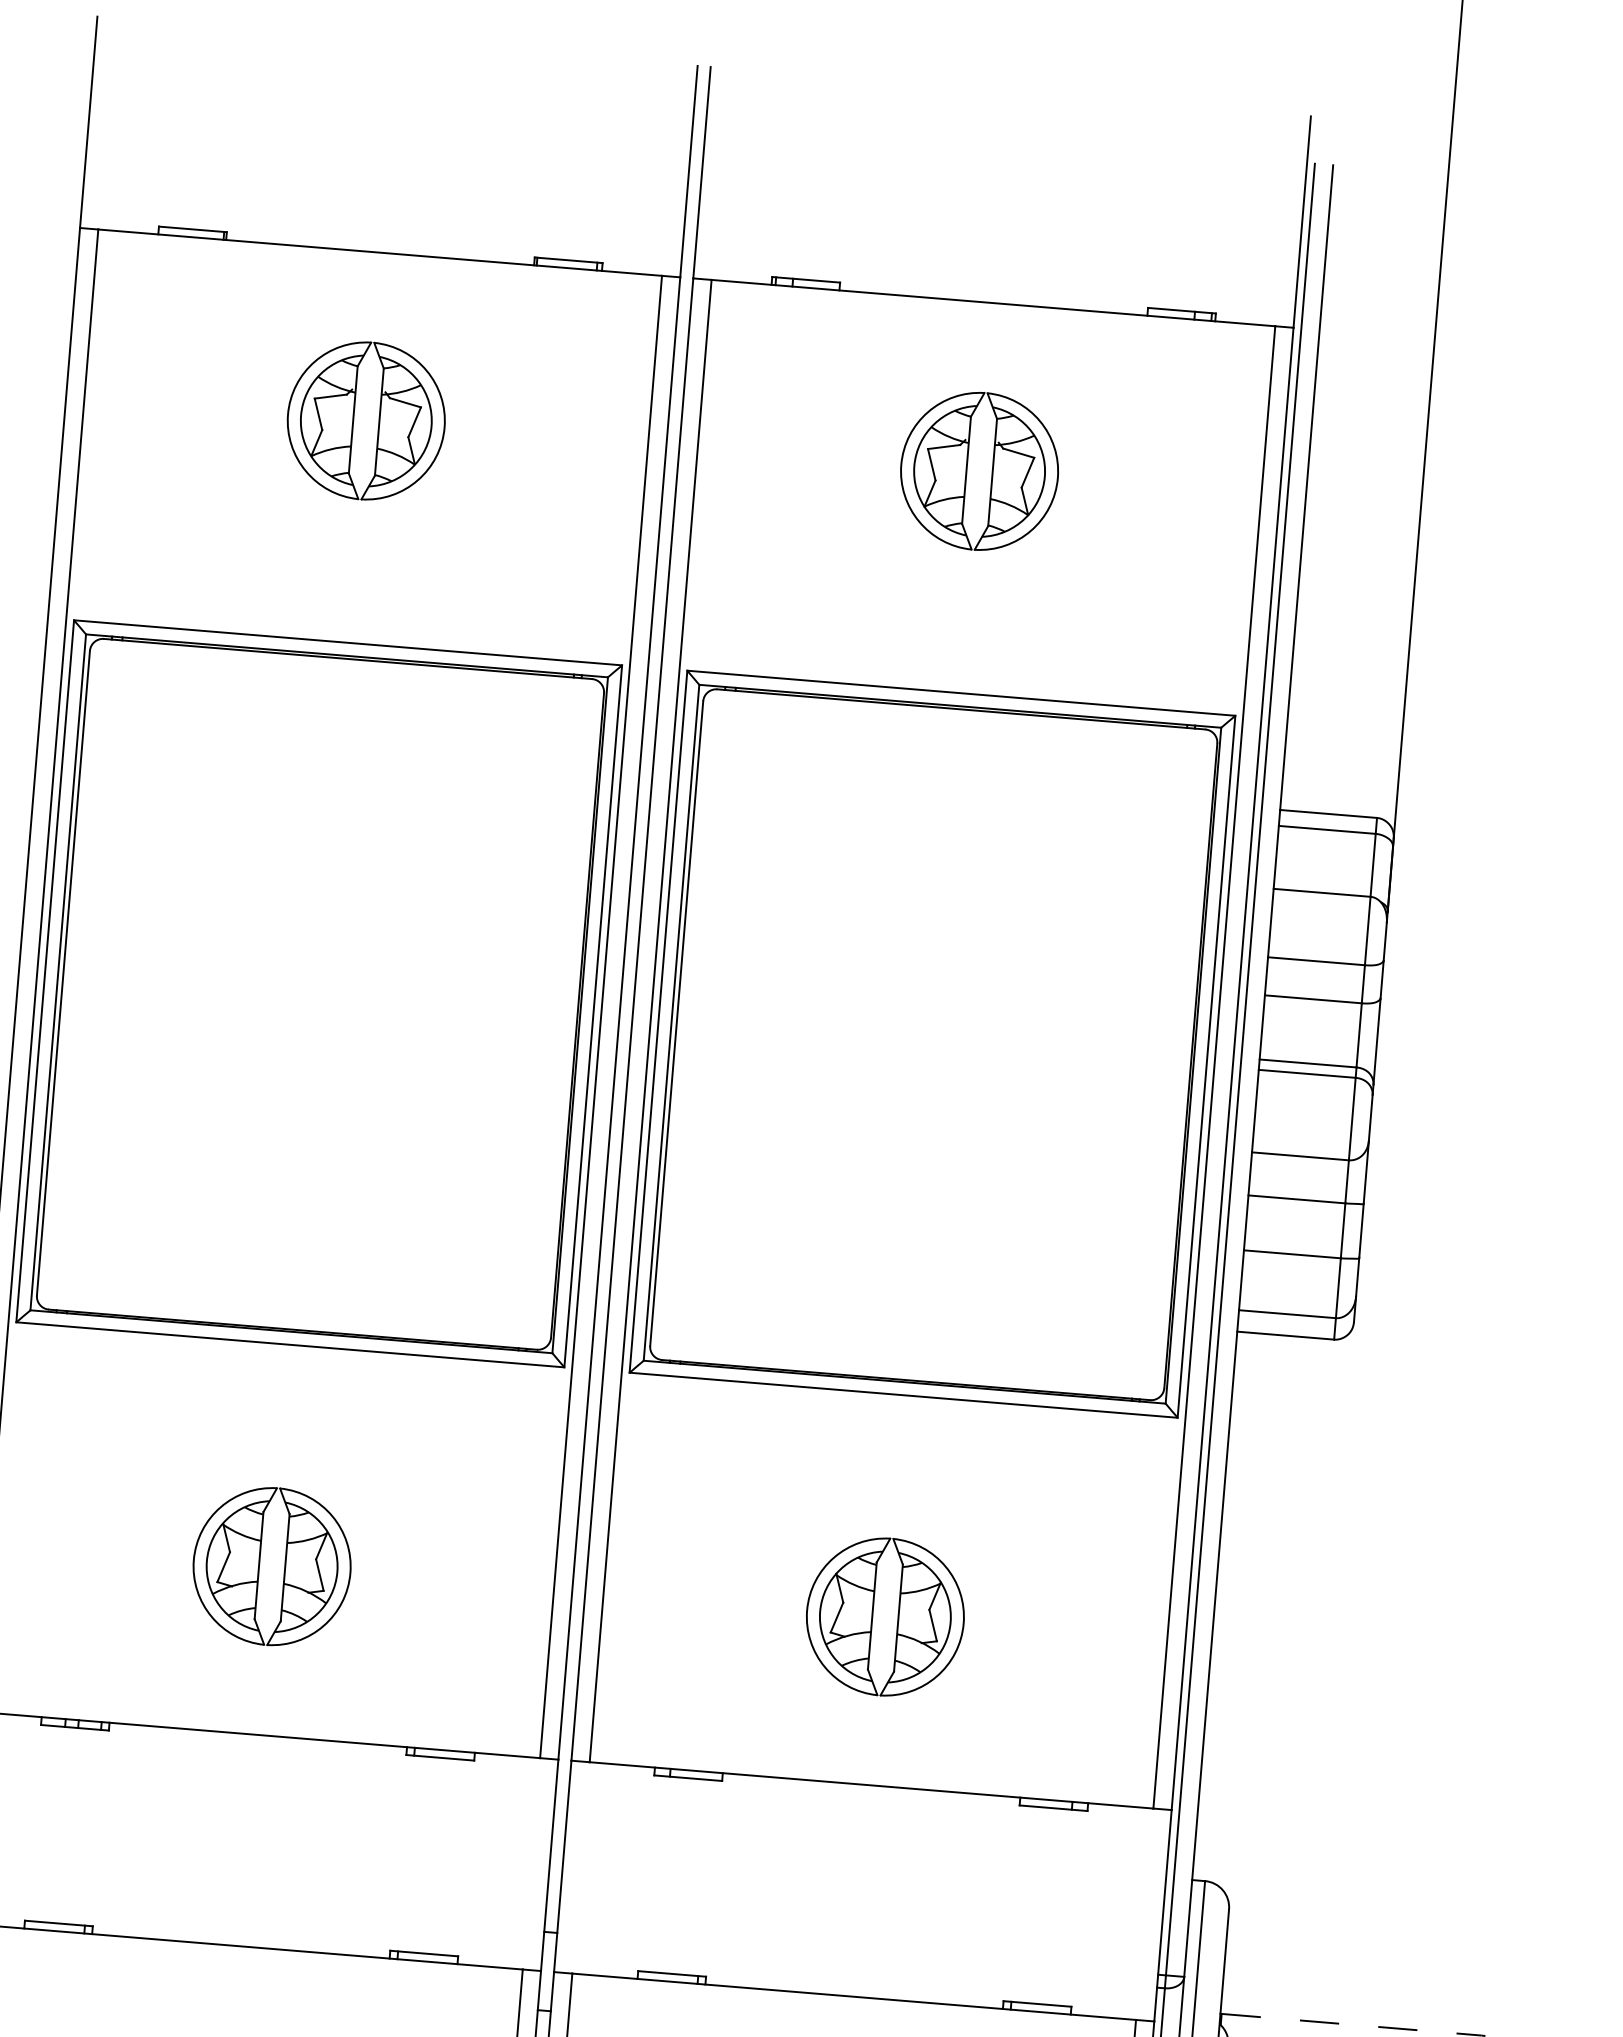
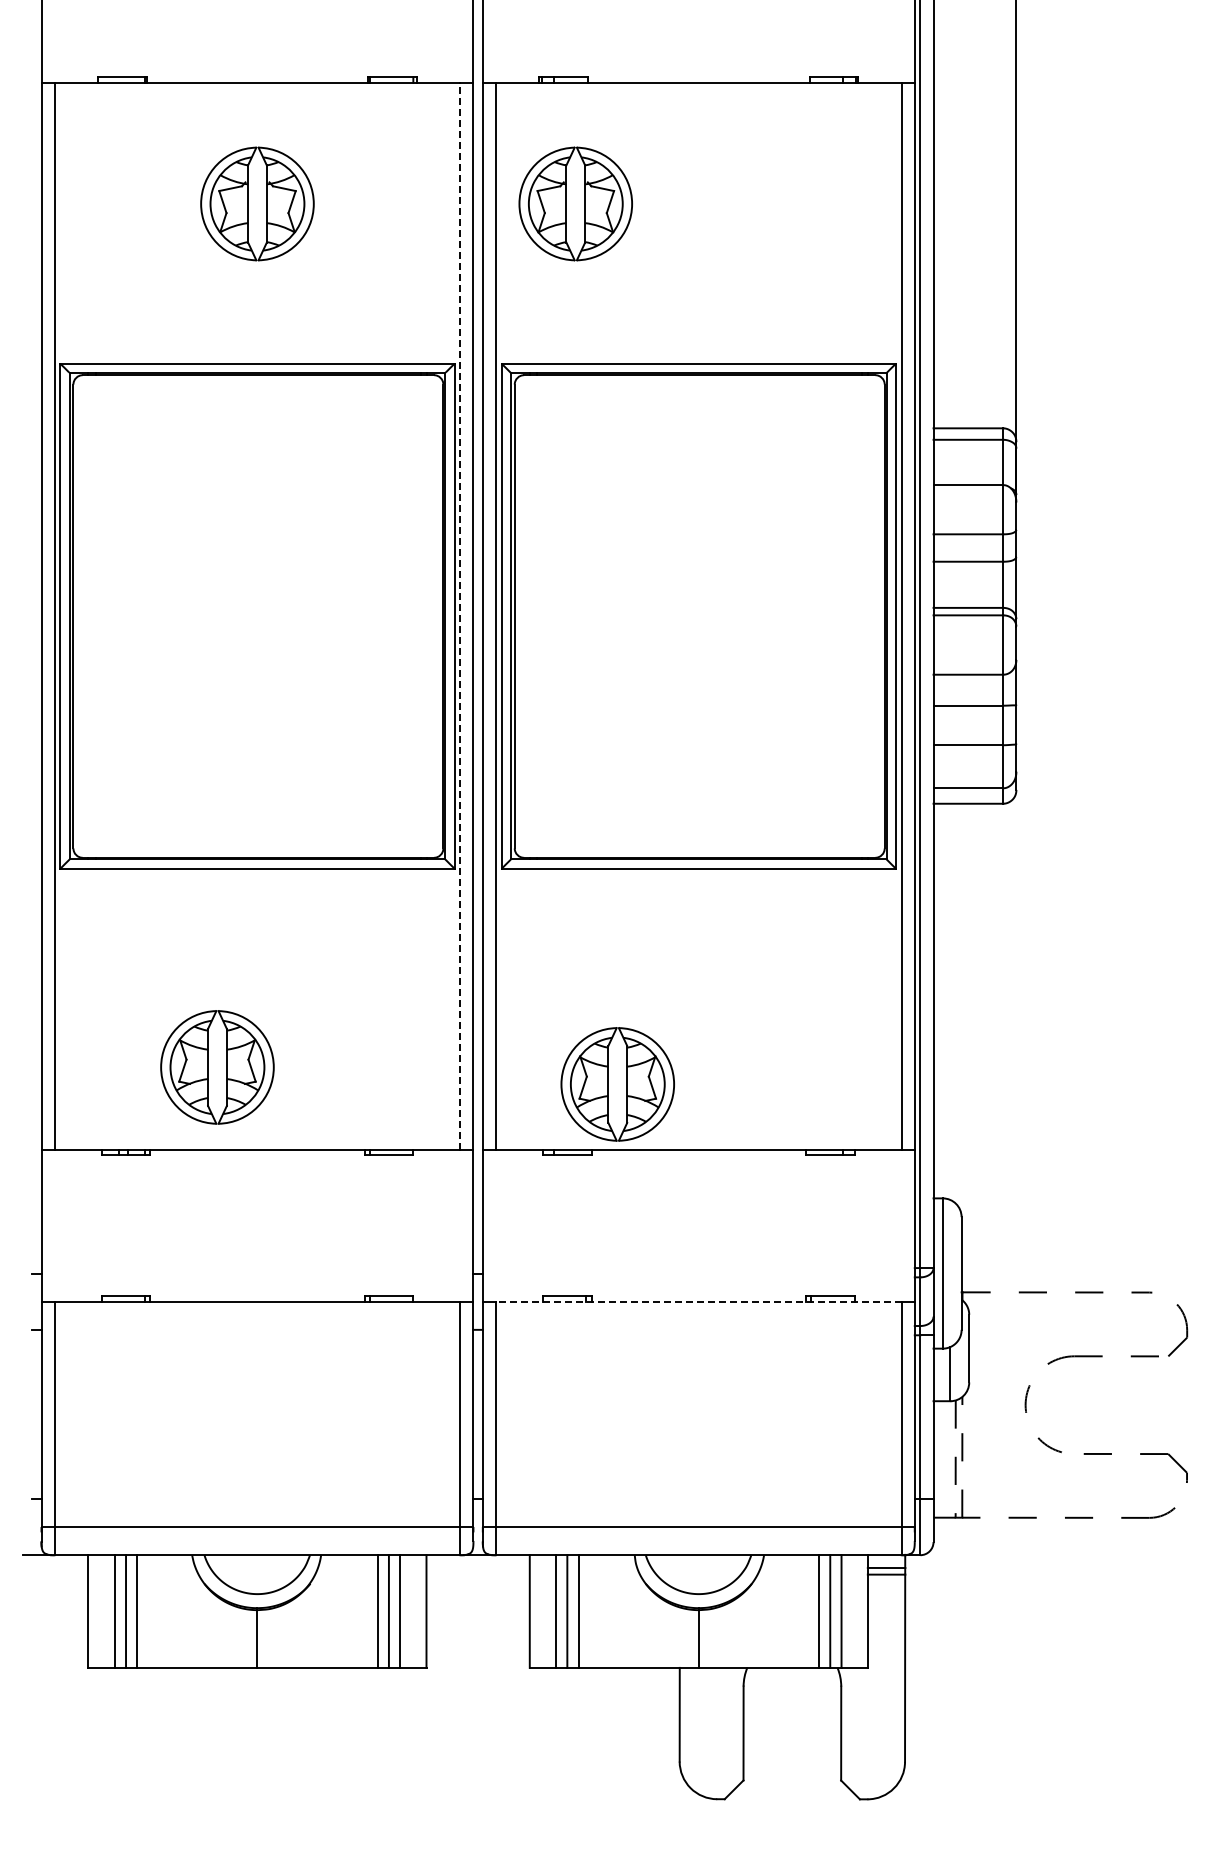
part: (979, 470) -> (575, 203), moved
line: (601, 1016) -> (460, 615), solid -> dashed
part: (272, 1566) -> (217, 1067), moved
part: (884, 1617) -> (617, 1084), moved
line: (853, 1996) -> (698, 1301), solid -> dashed

